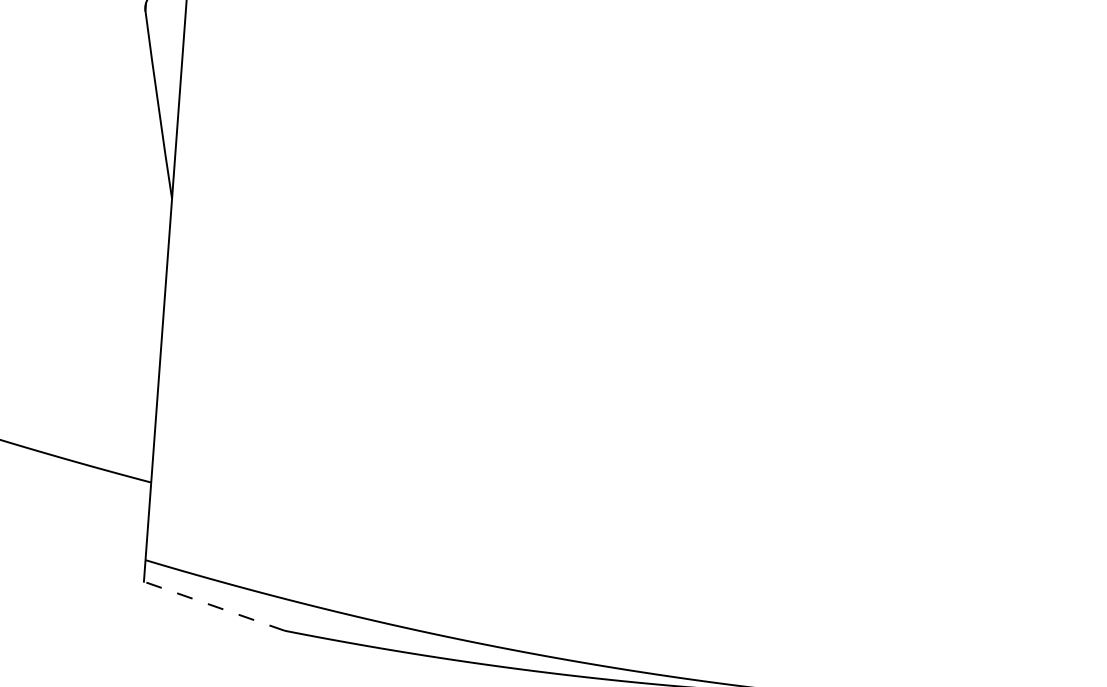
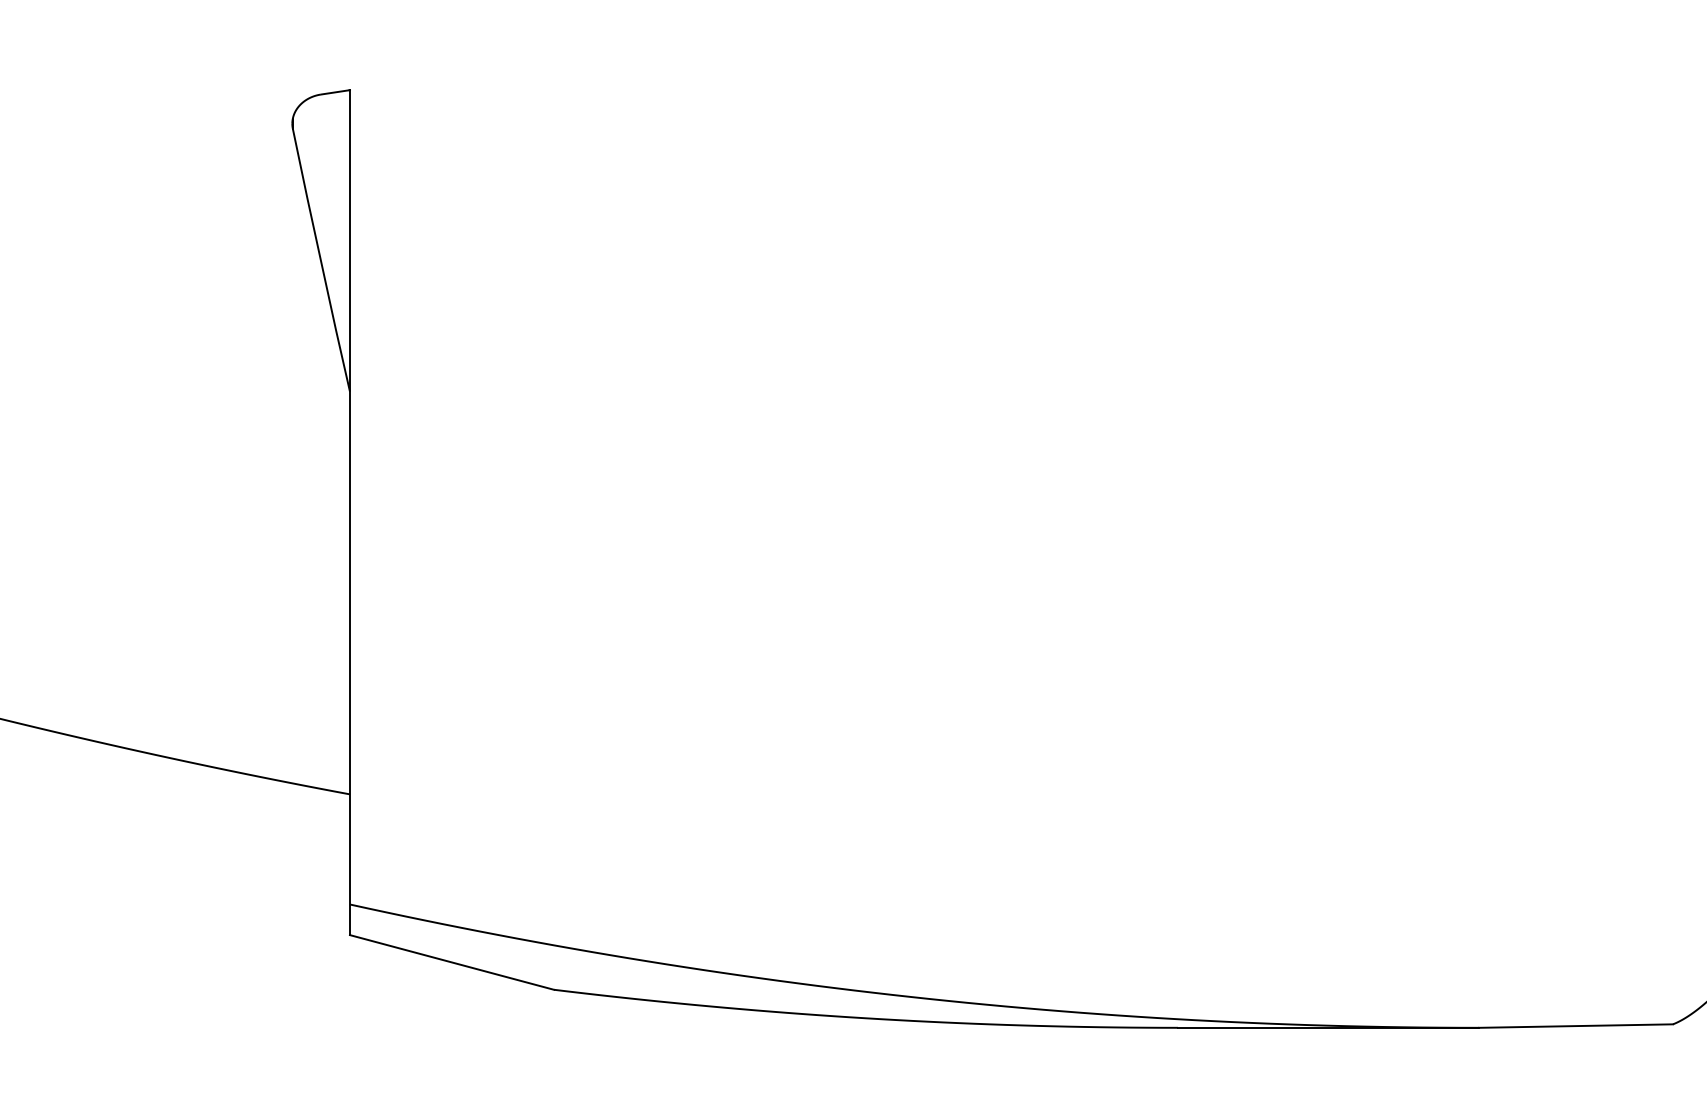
line: (214, 606) -> (451, 962), dashed -> solid

